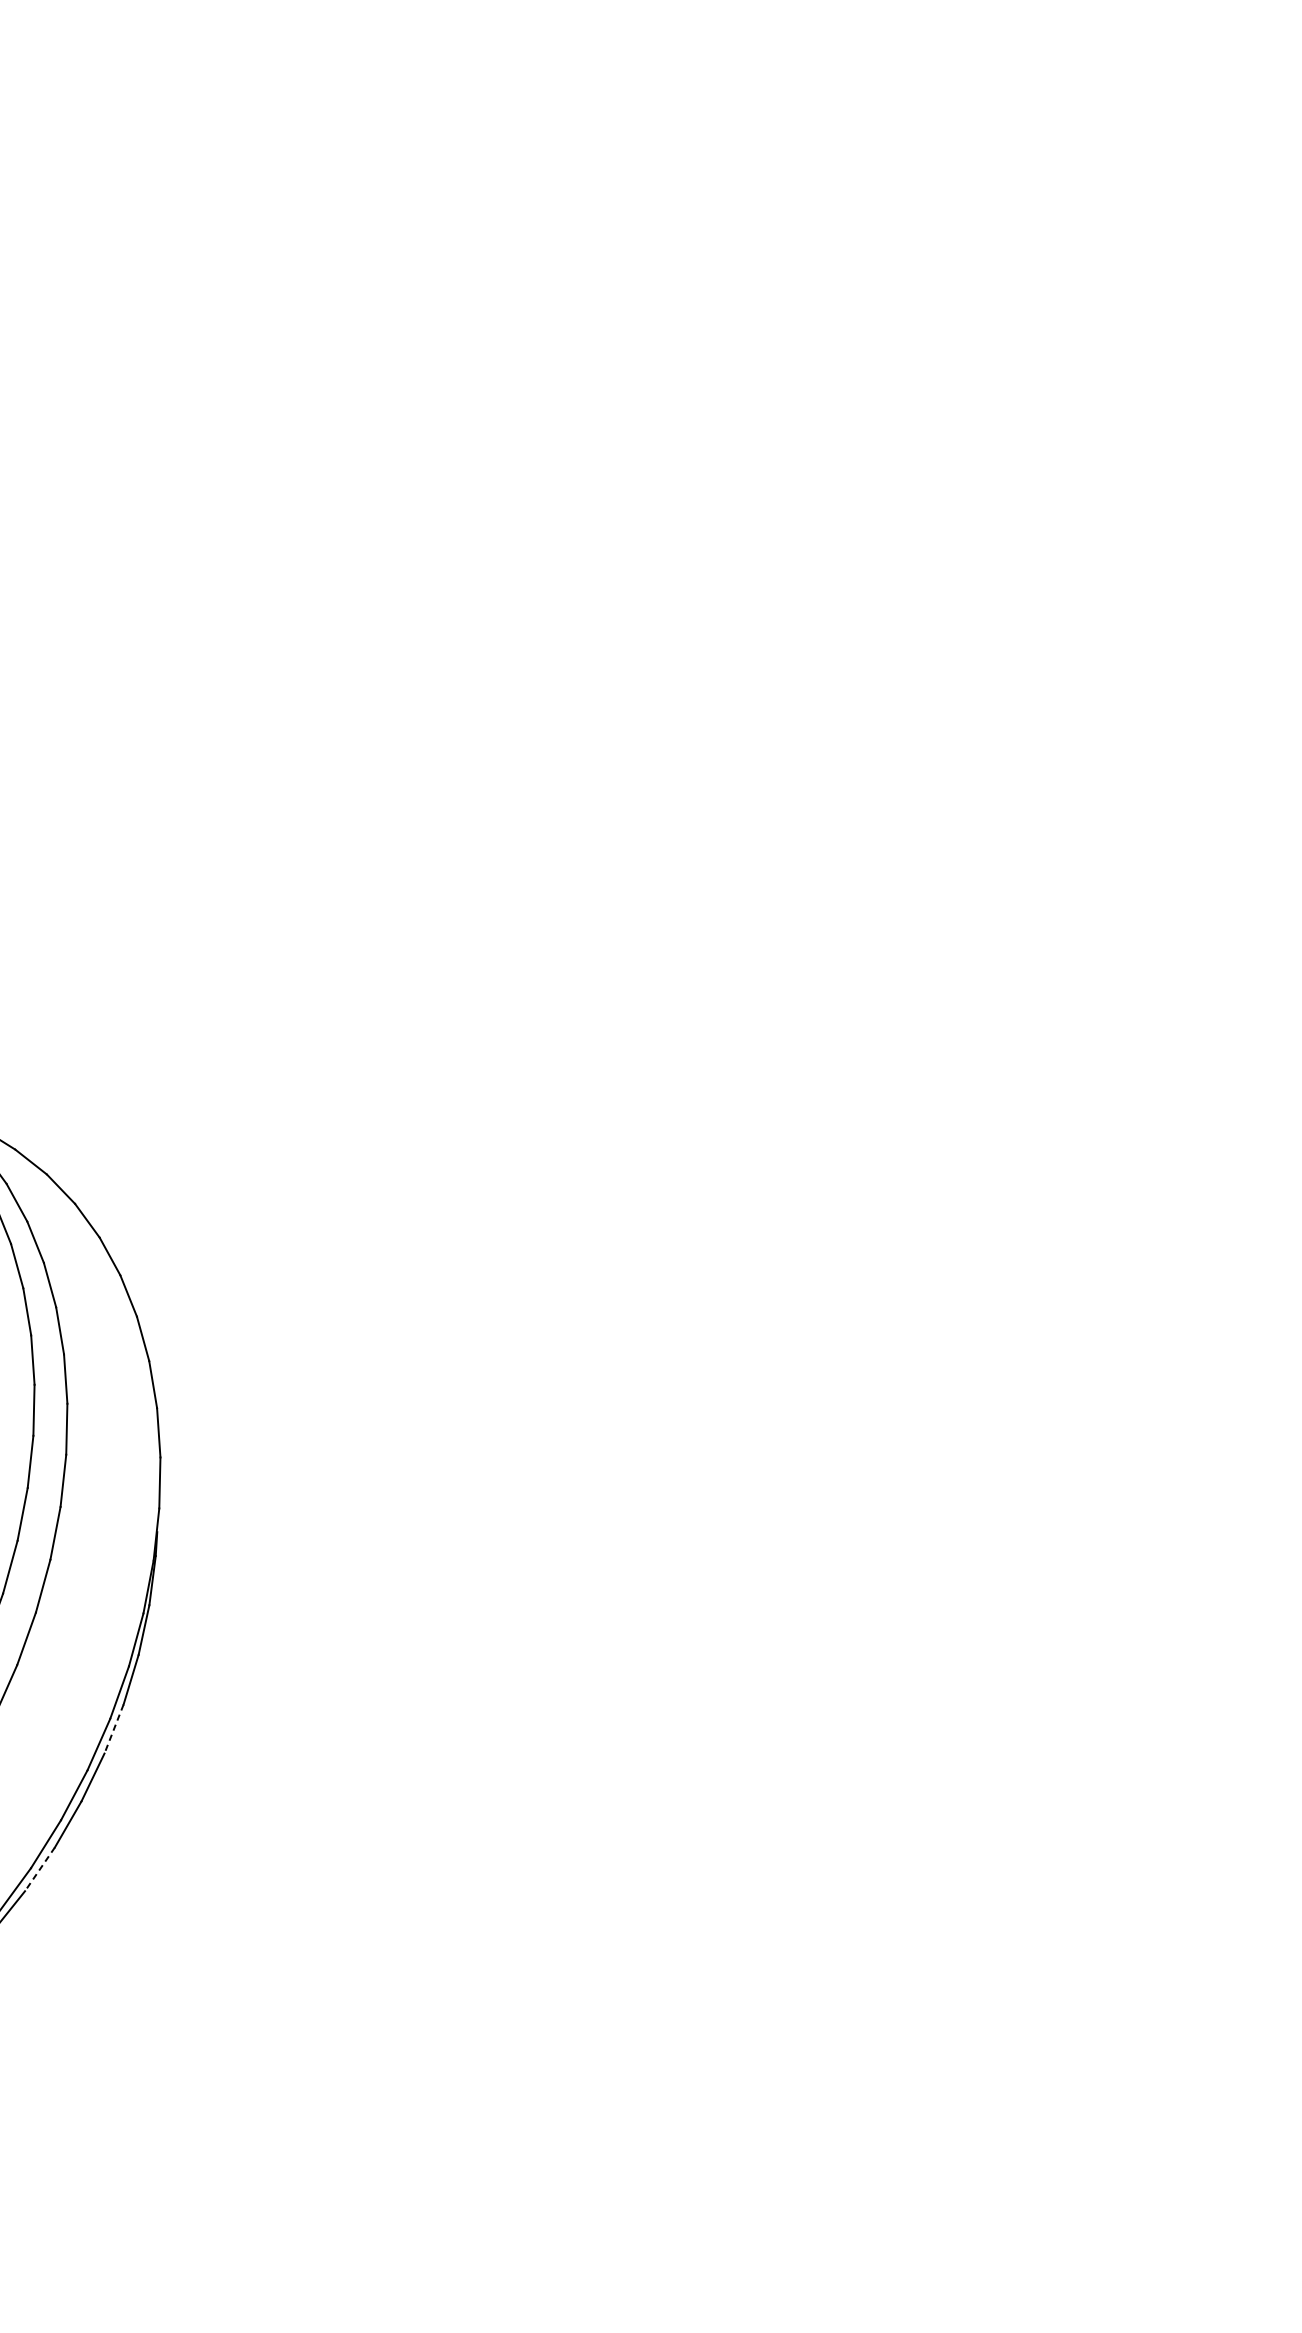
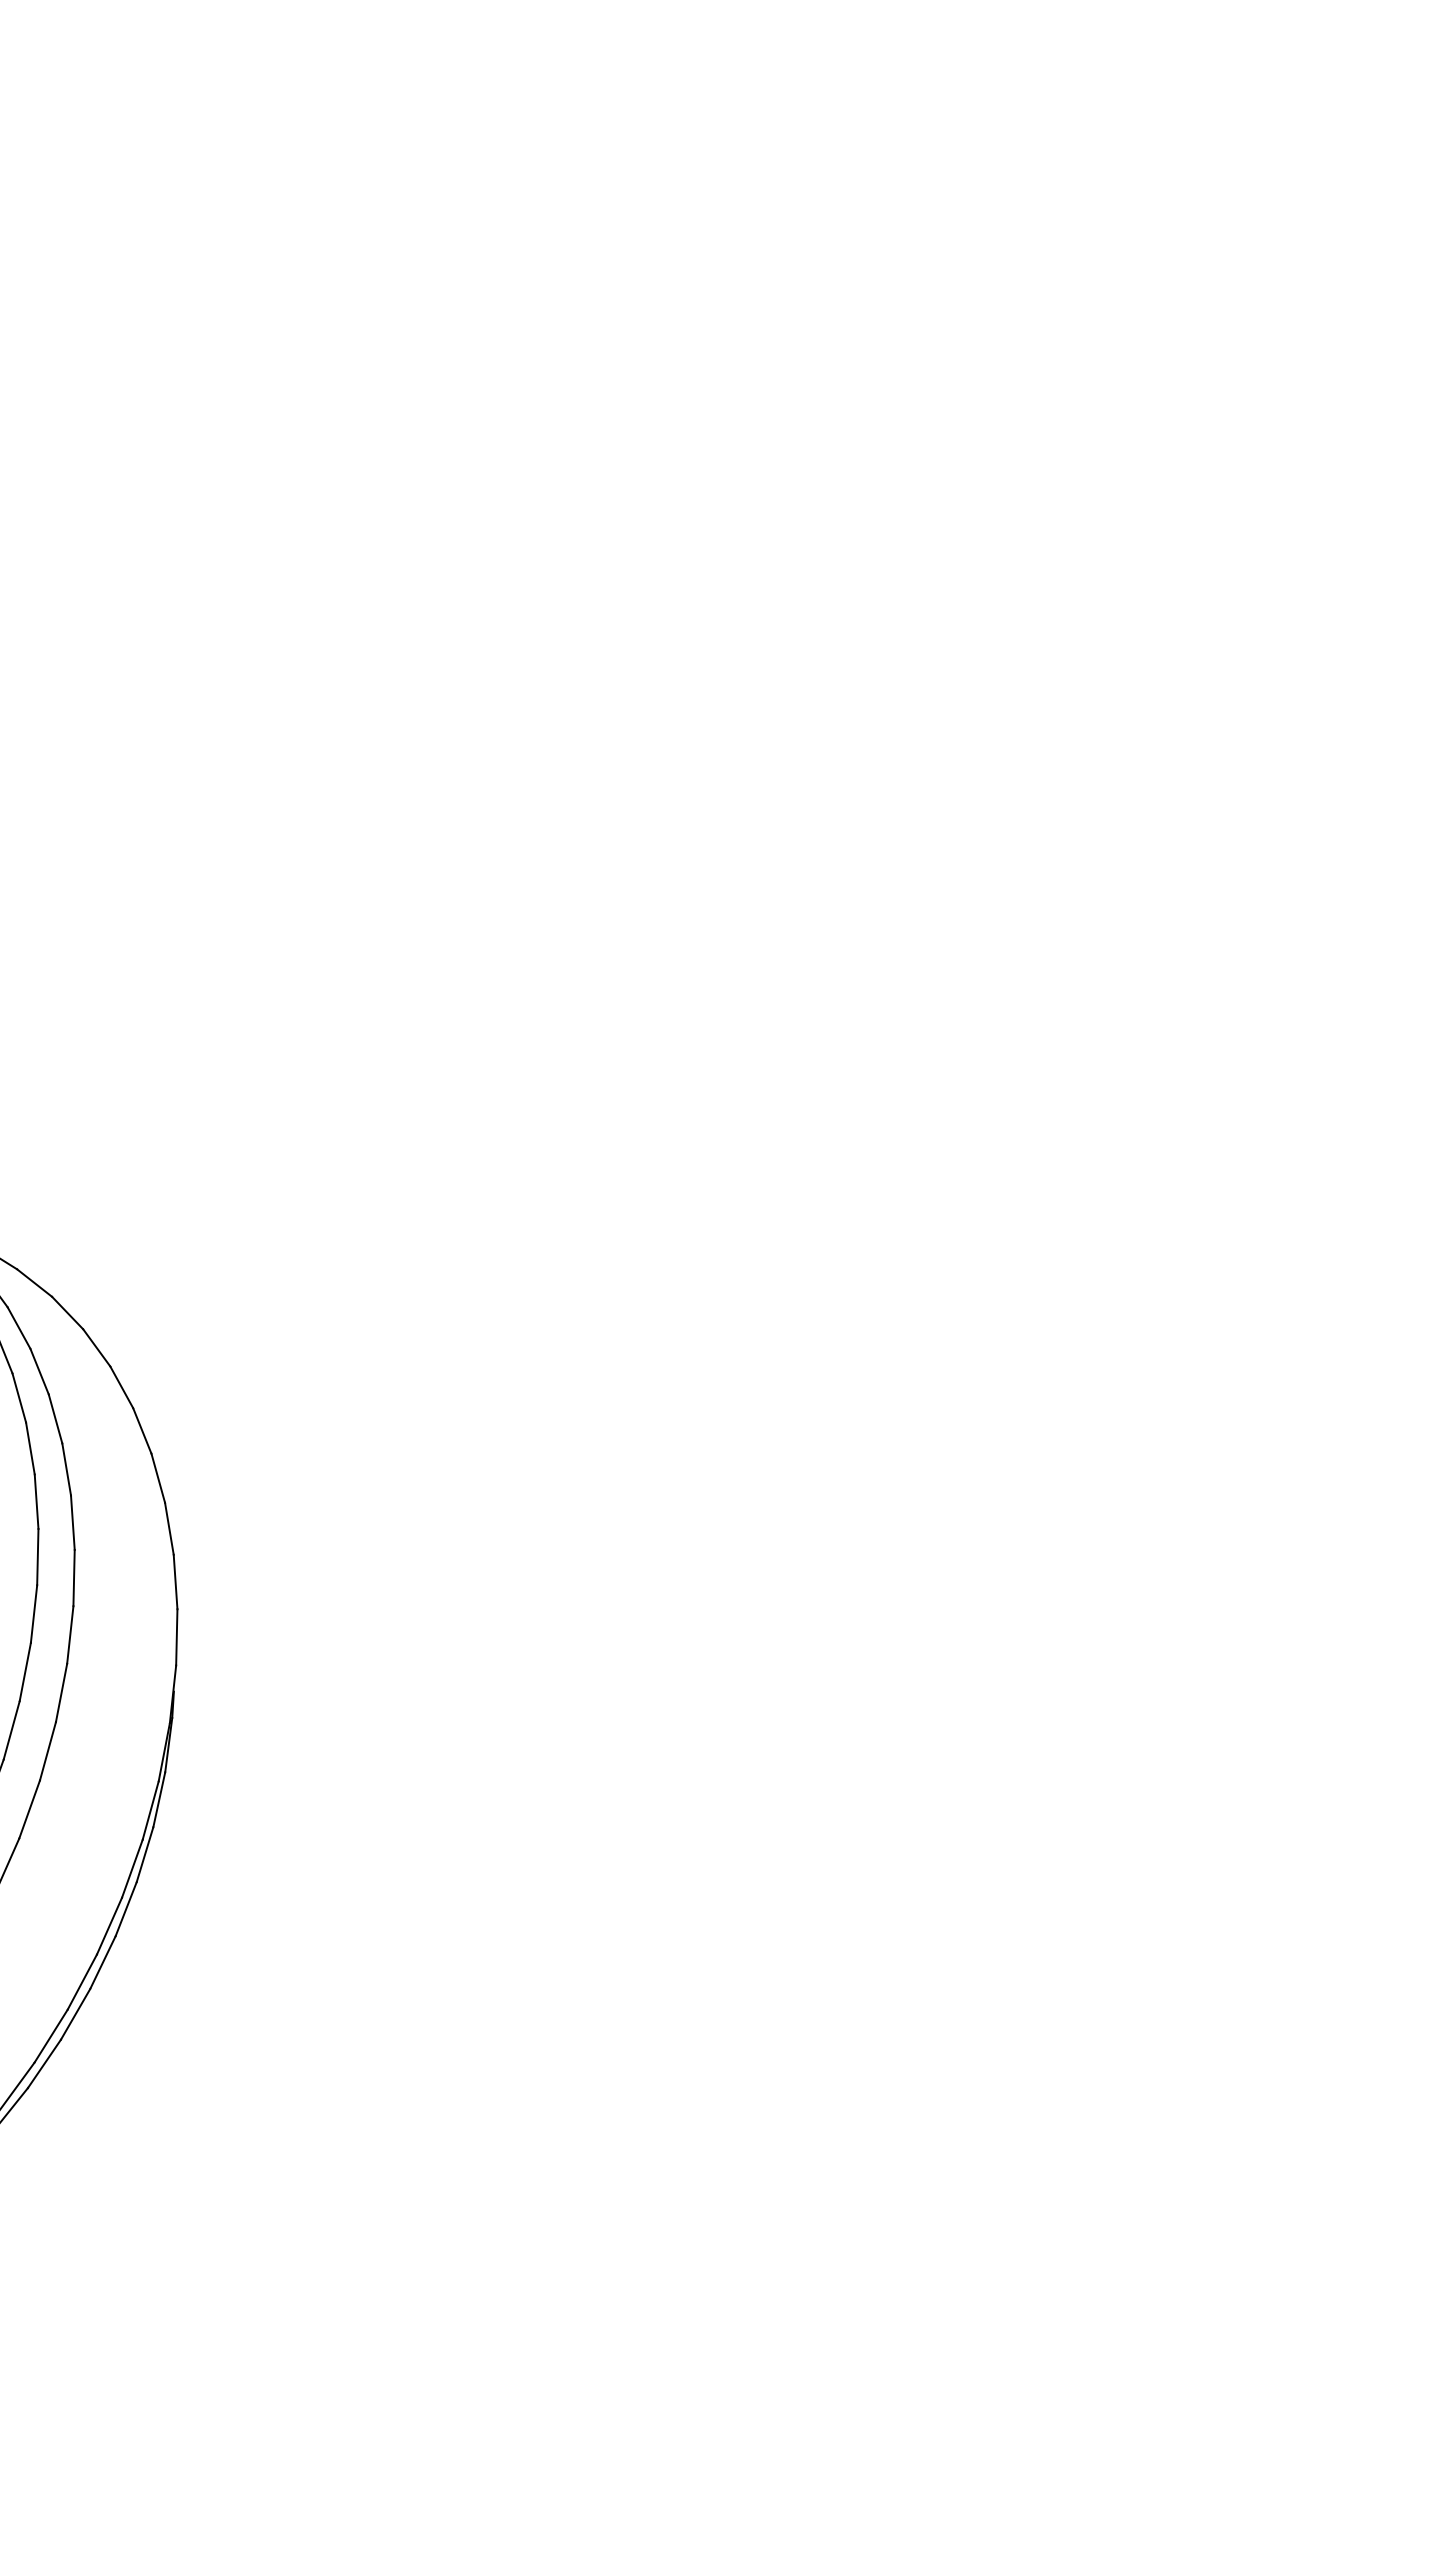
line: (114, 1729) -> (126, 1909), dashed -> solid
line: (40, 1869) -> (44, 2064), dashed -> solid

